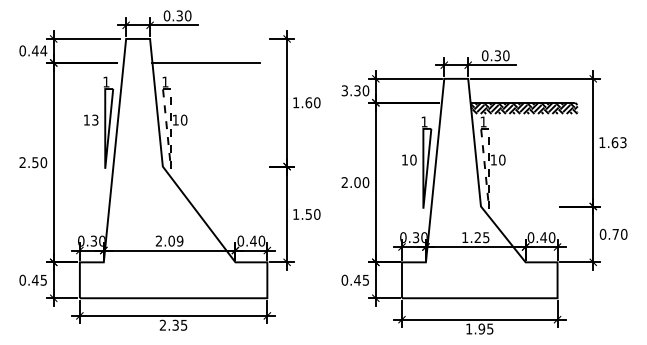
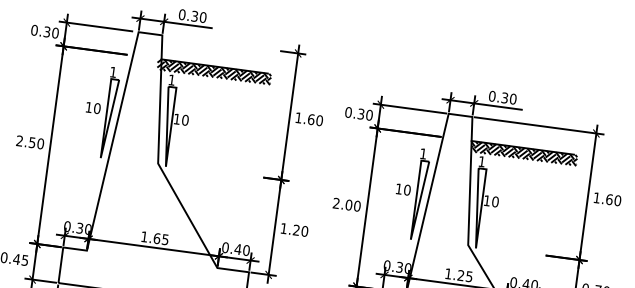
text: (39, 50) -> (51, 32), 0.44 -> 0.30
hatch: (205, 68) -> (213, 71), added
text: (344, 90) -> (348, 112), 3.30 -> 0.30
text: (95, 119) -> (97, 107), 13 -> 10
text: (623, 142) -> (617, 200), 1.63 -> 1.60
line: (170, 165) -> (165, 163), dashed -> solid
line: (489, 205) -> (476, 245), dashed -> solid
text: (308, 214) -> (296, 230), 1.50 -> 1.20
text: (169, 240) -> (154, 237), 2.09 -> 1.65

